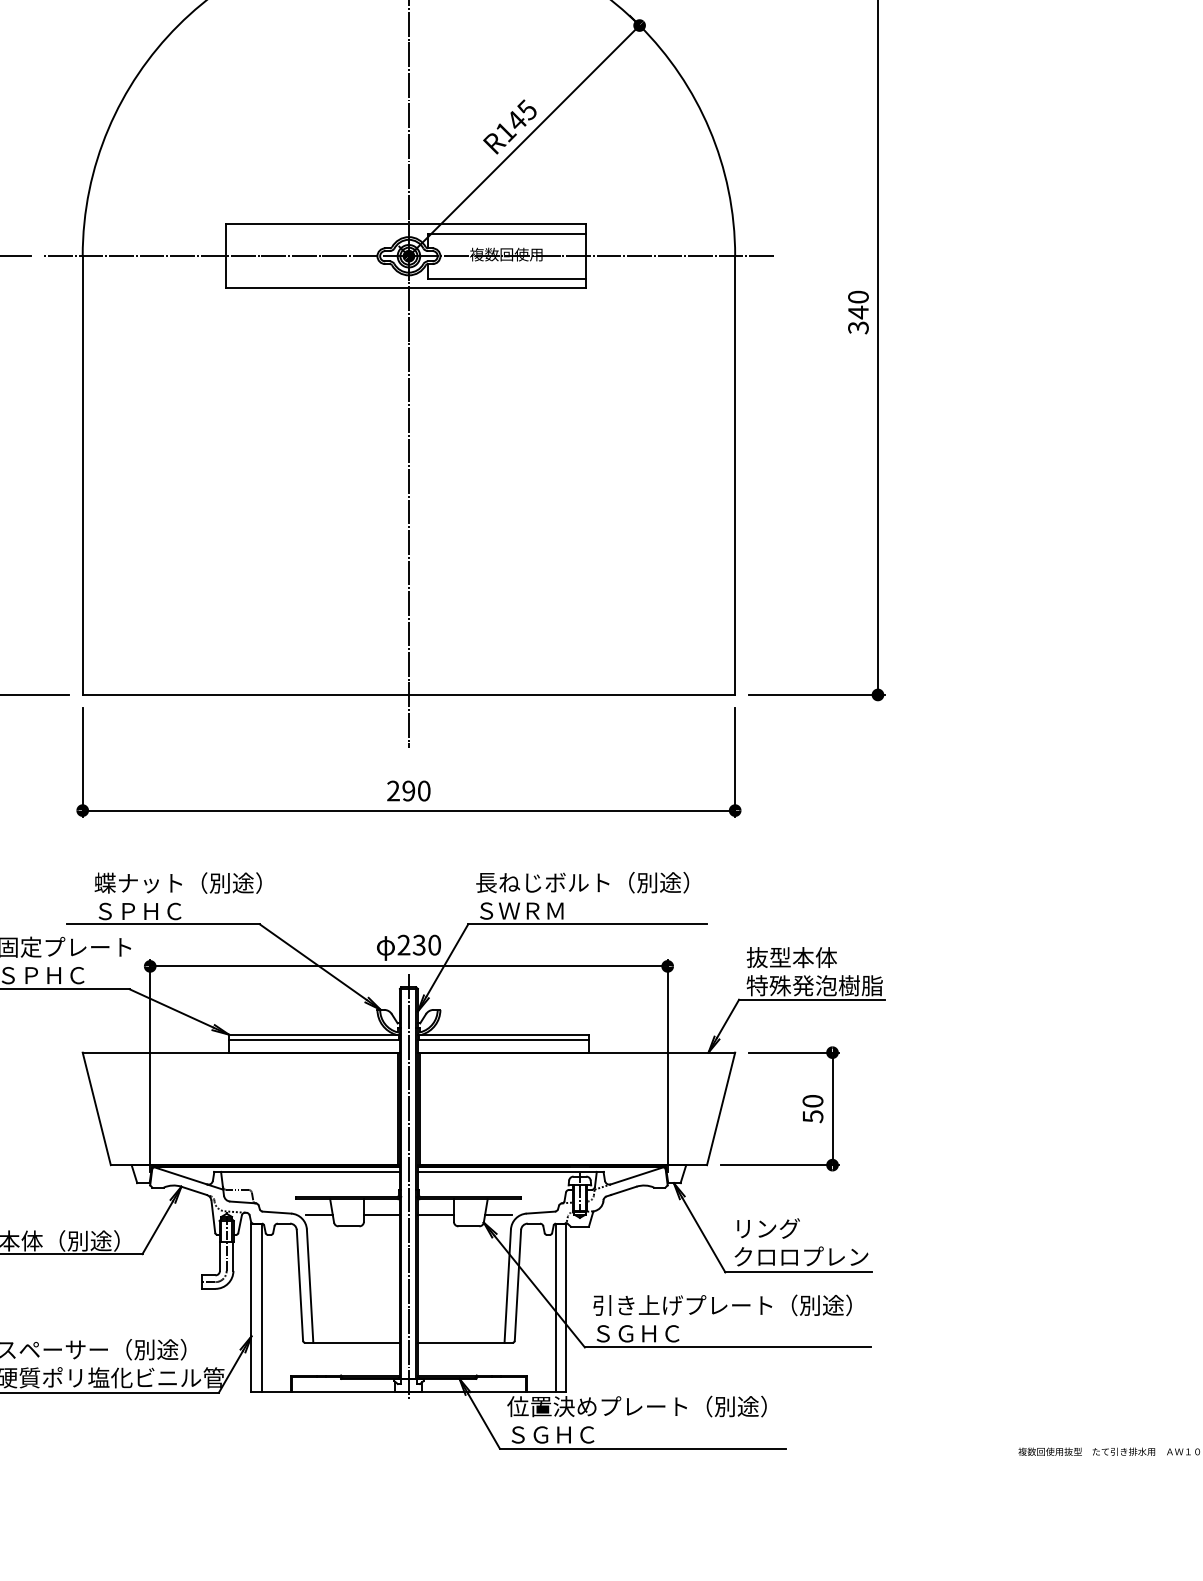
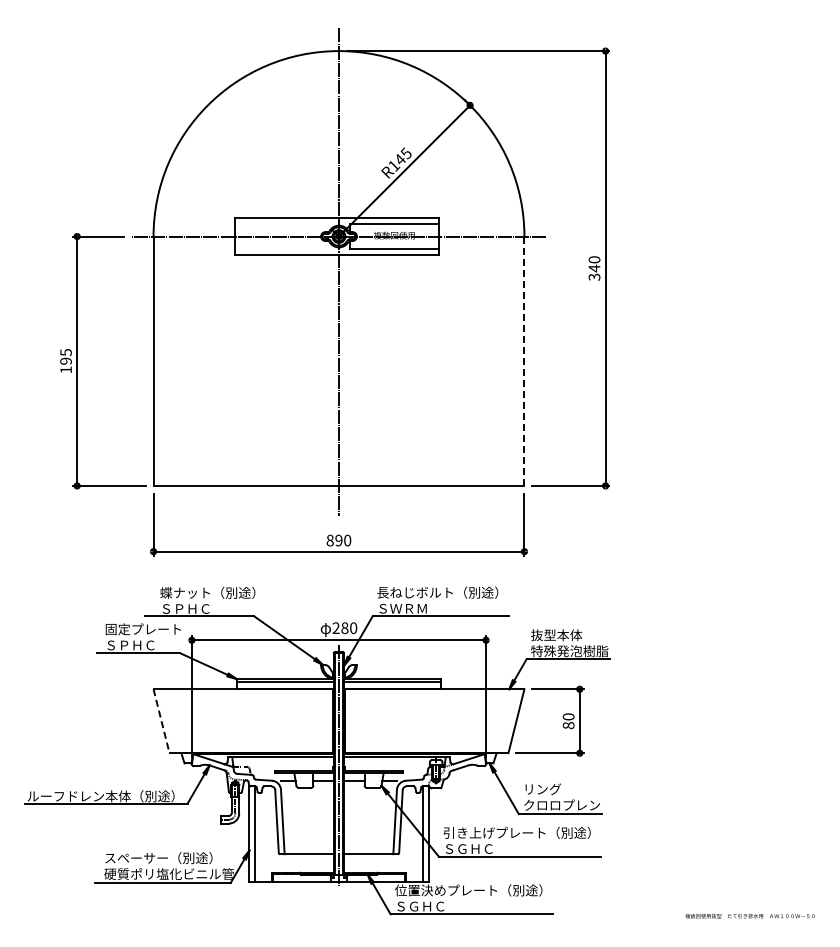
line: (735, 476) -> (524, 361), solid -> dashed
text: (392, 790) -> (329, 540), 290 -> 890
text: (418, 943) -> (344, 627), 230 -> 280
line: (96, 1109) -> (161, 721), solid -> dashed
text: (812, 1116) -> (568, 725), 50 -> 80

